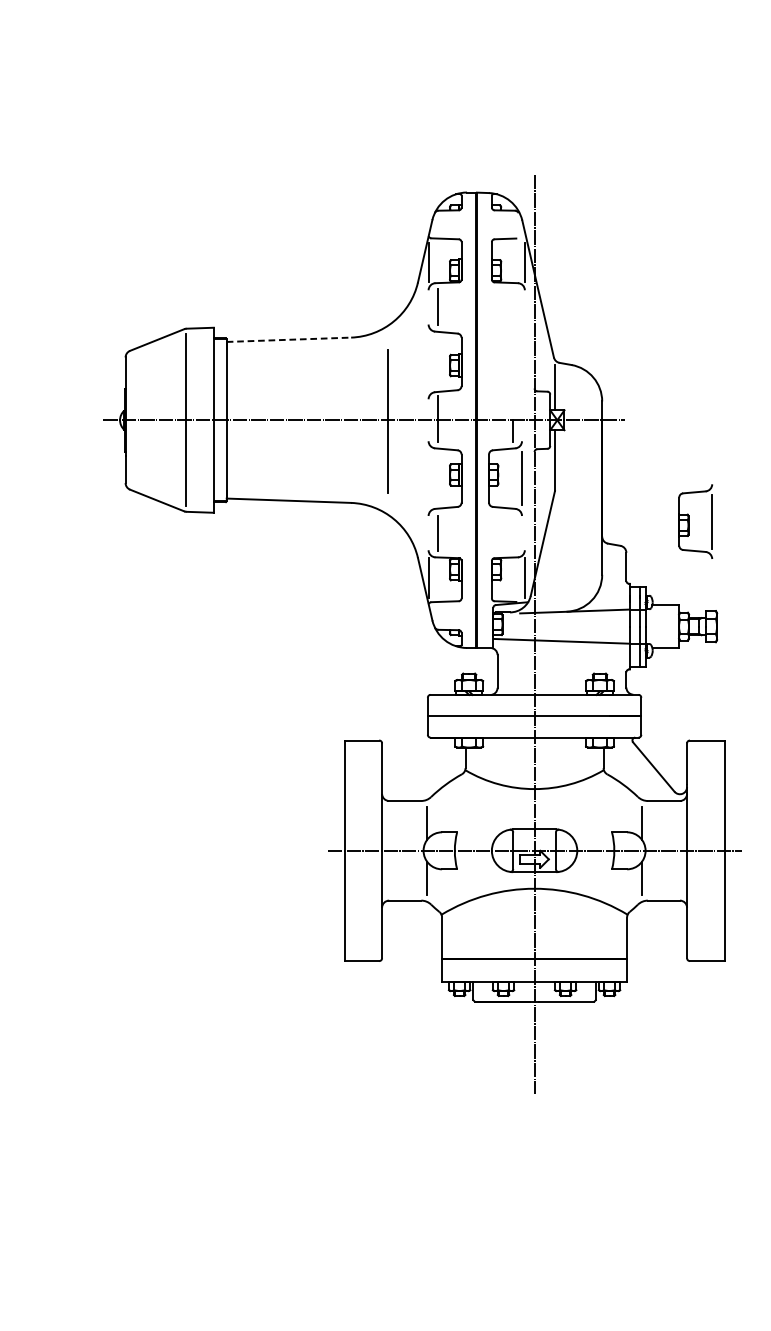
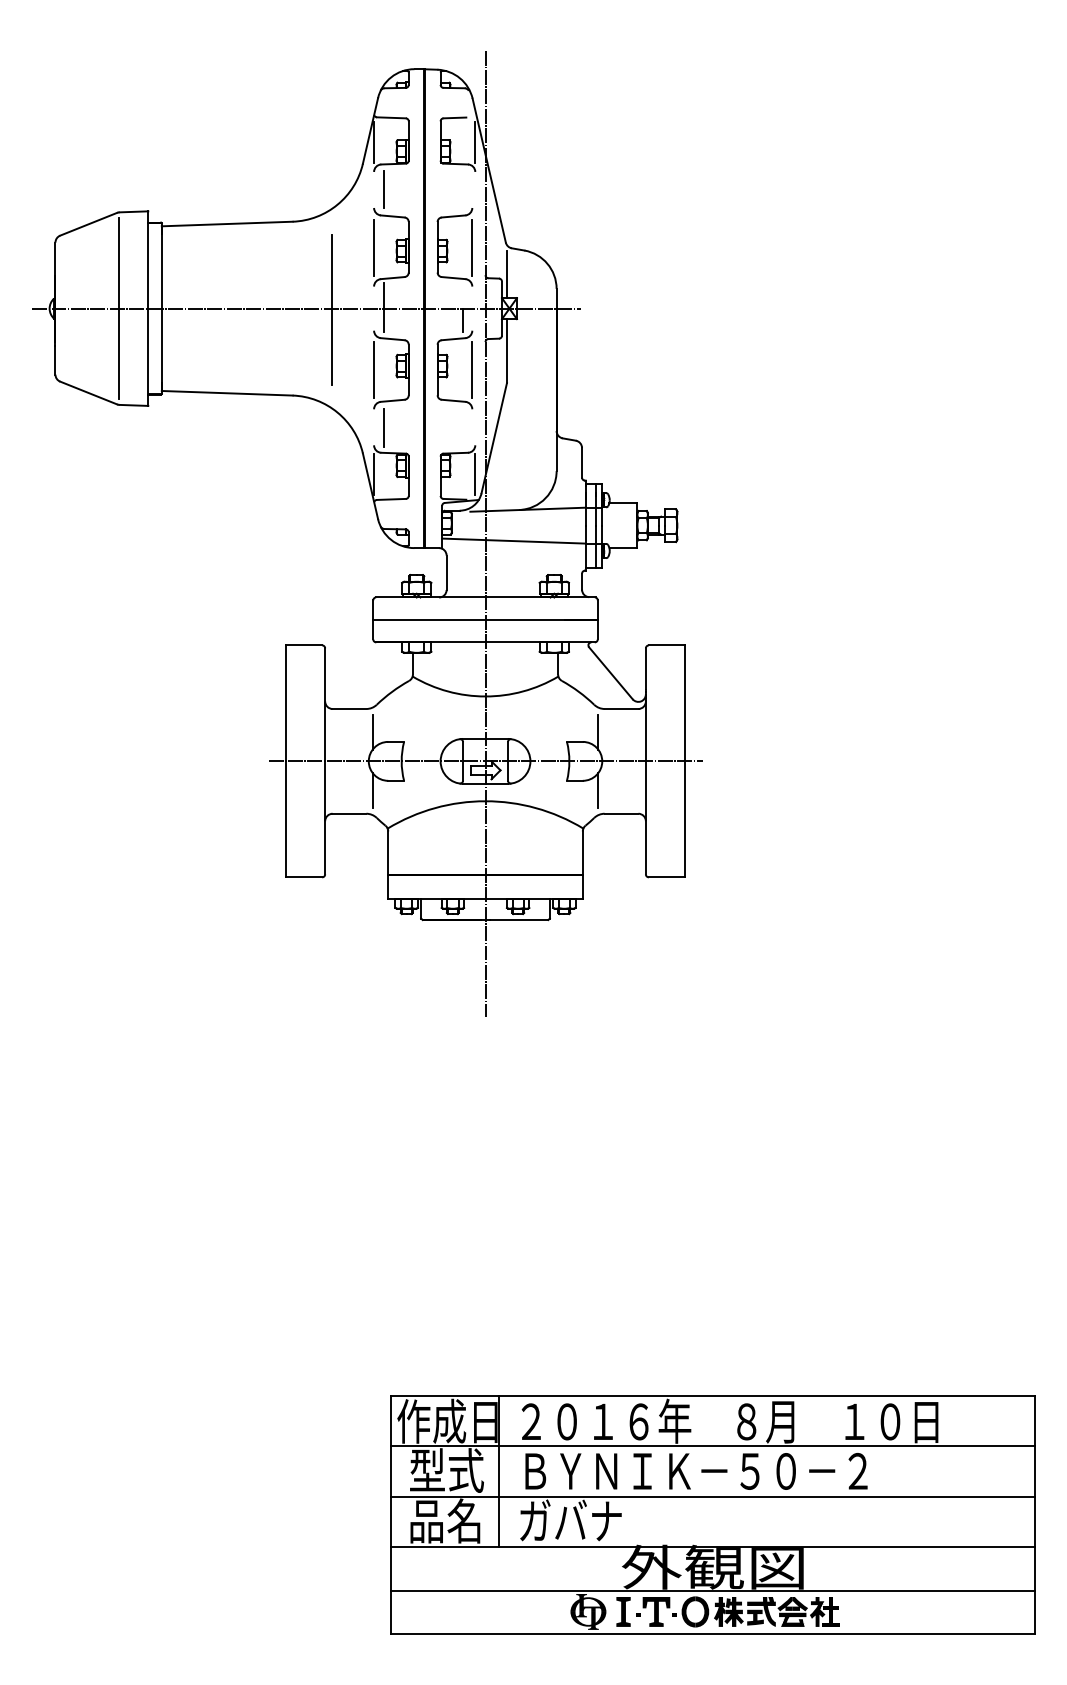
line: (289, 340) -> (227, 224), dashed -> solid
line: (428, 362) -> (374, 247), added
line: (428, 478) -> (374, 369), added
part: (689, 522) -> (448, 248), moved

